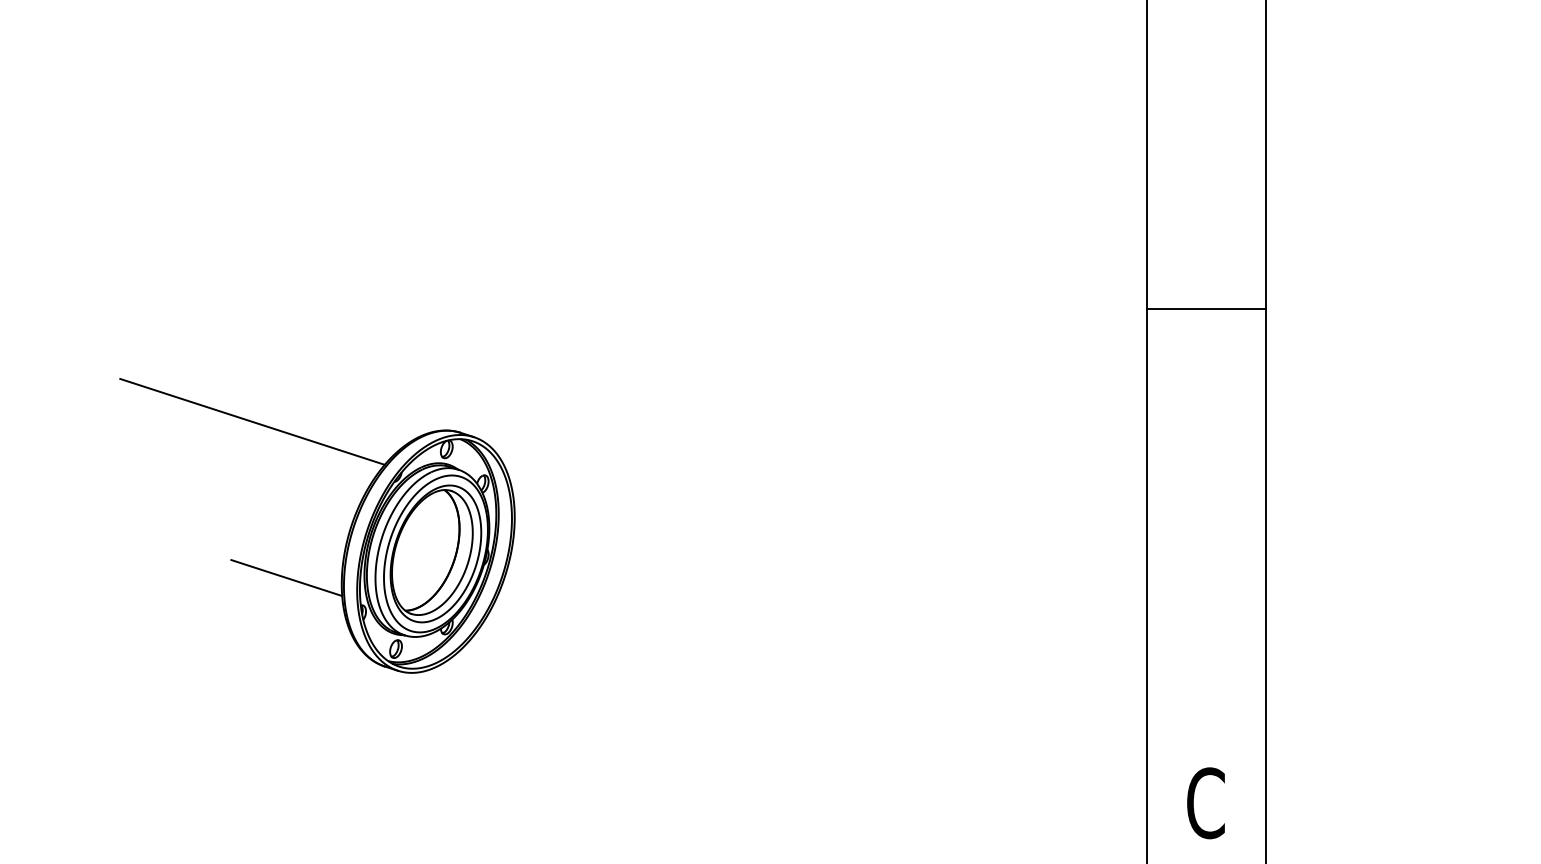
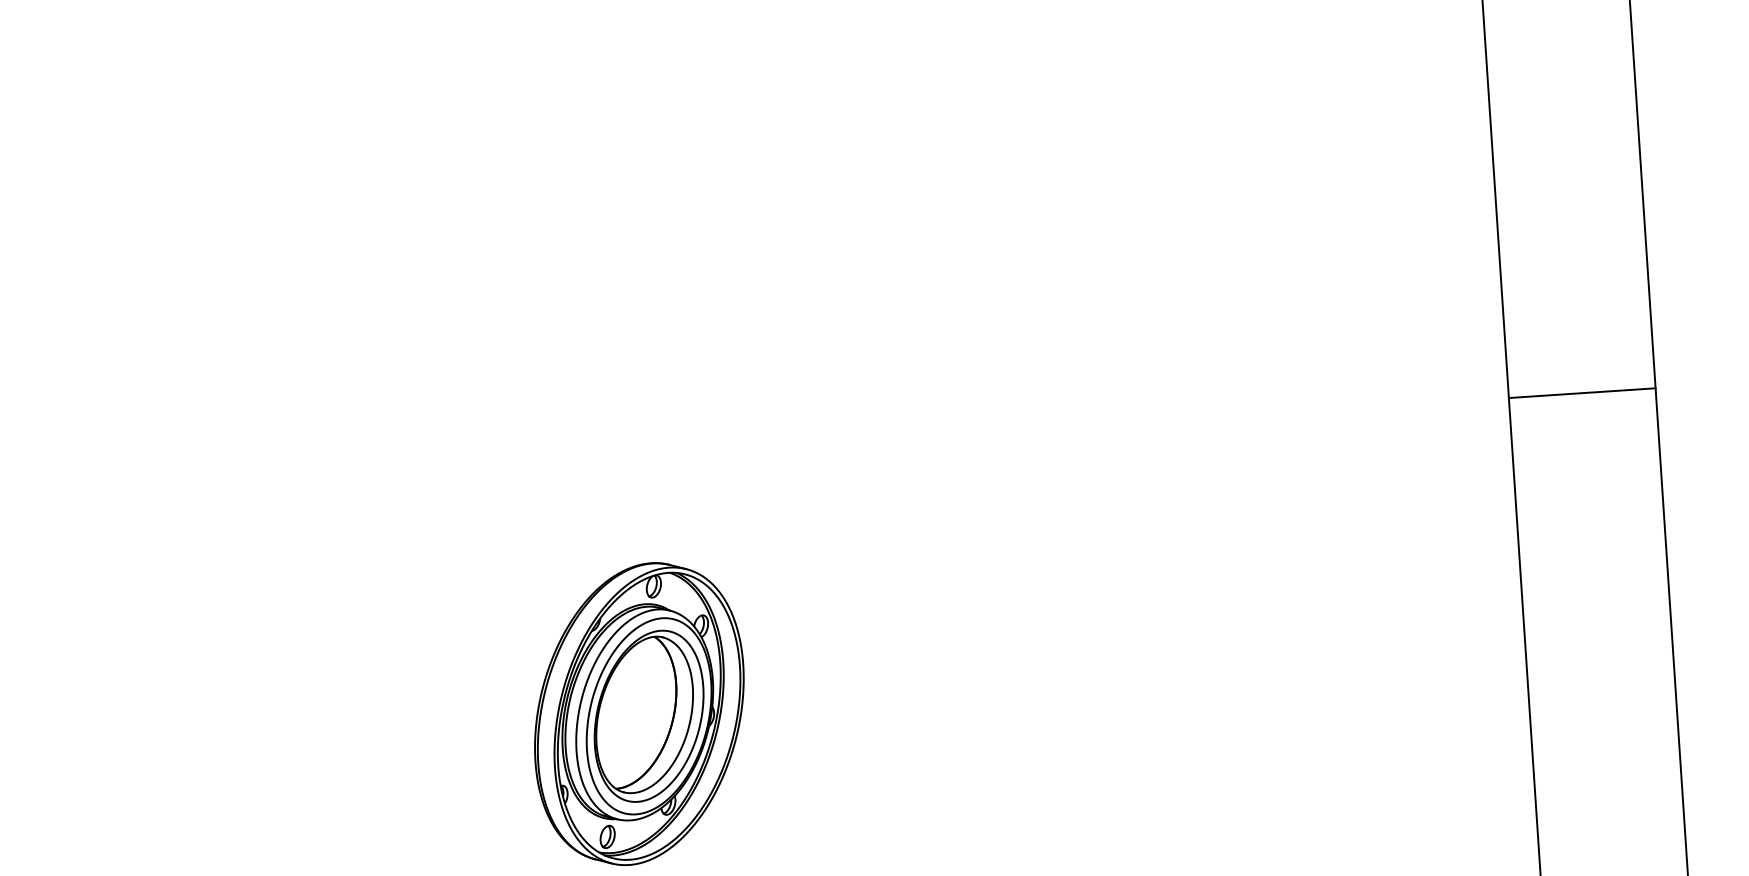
line: (1206, 309) -> (1582, 393), moved
line: (252, 421) -> (412, 568), removed
line: (286, 578) -> (466, 758), removed

